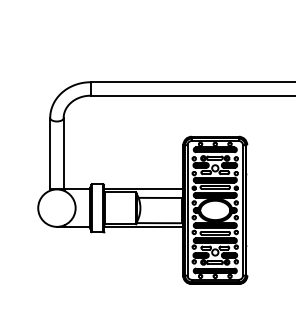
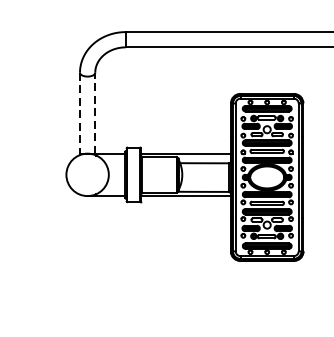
line: (50, 153) -> (80, 112), solid -> dashed
line: (63, 153) -> (95, 112), solid -> dashed

